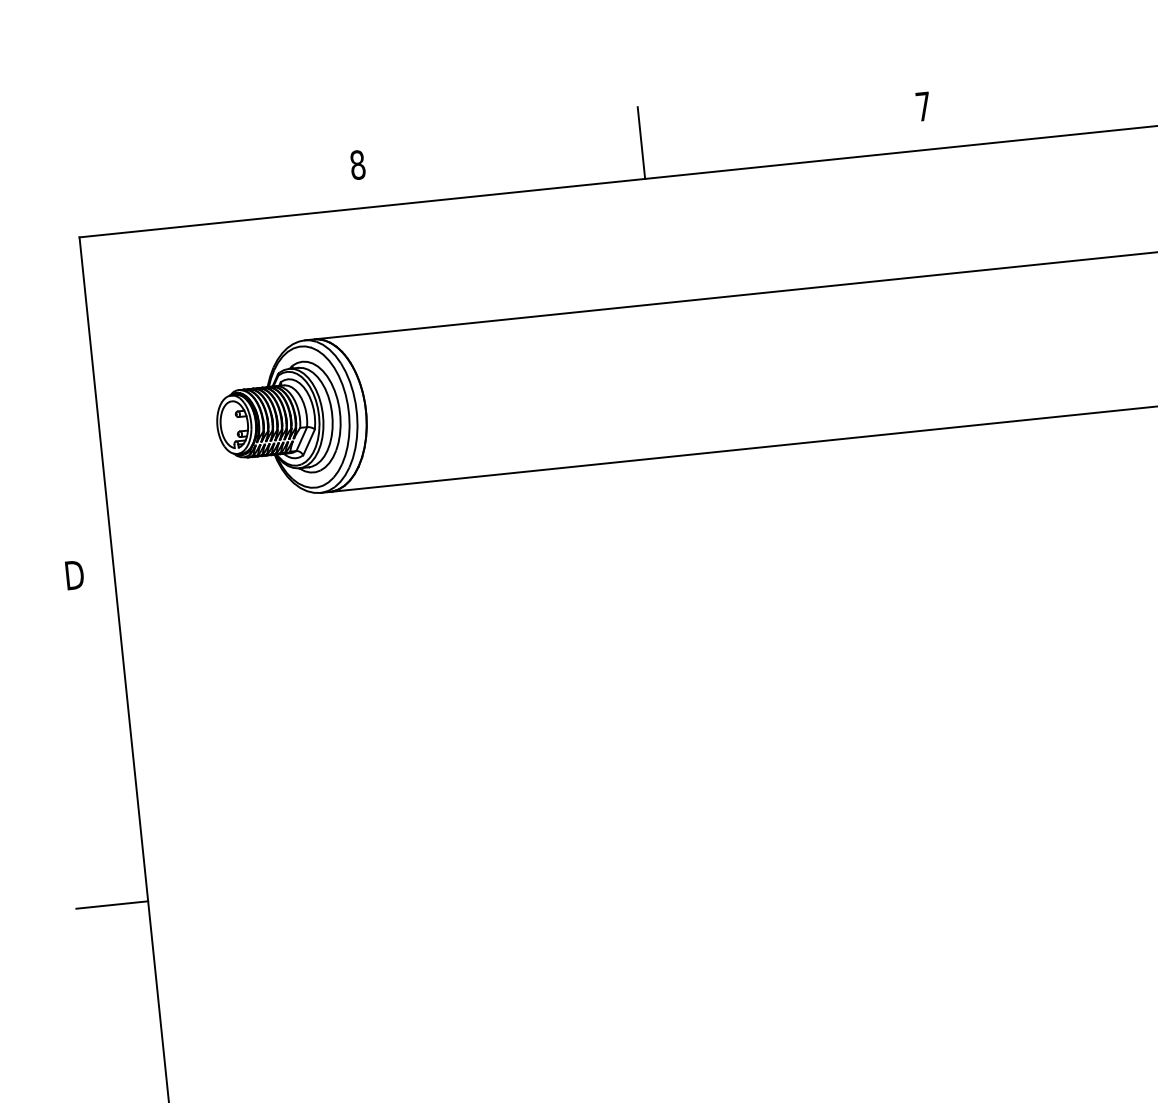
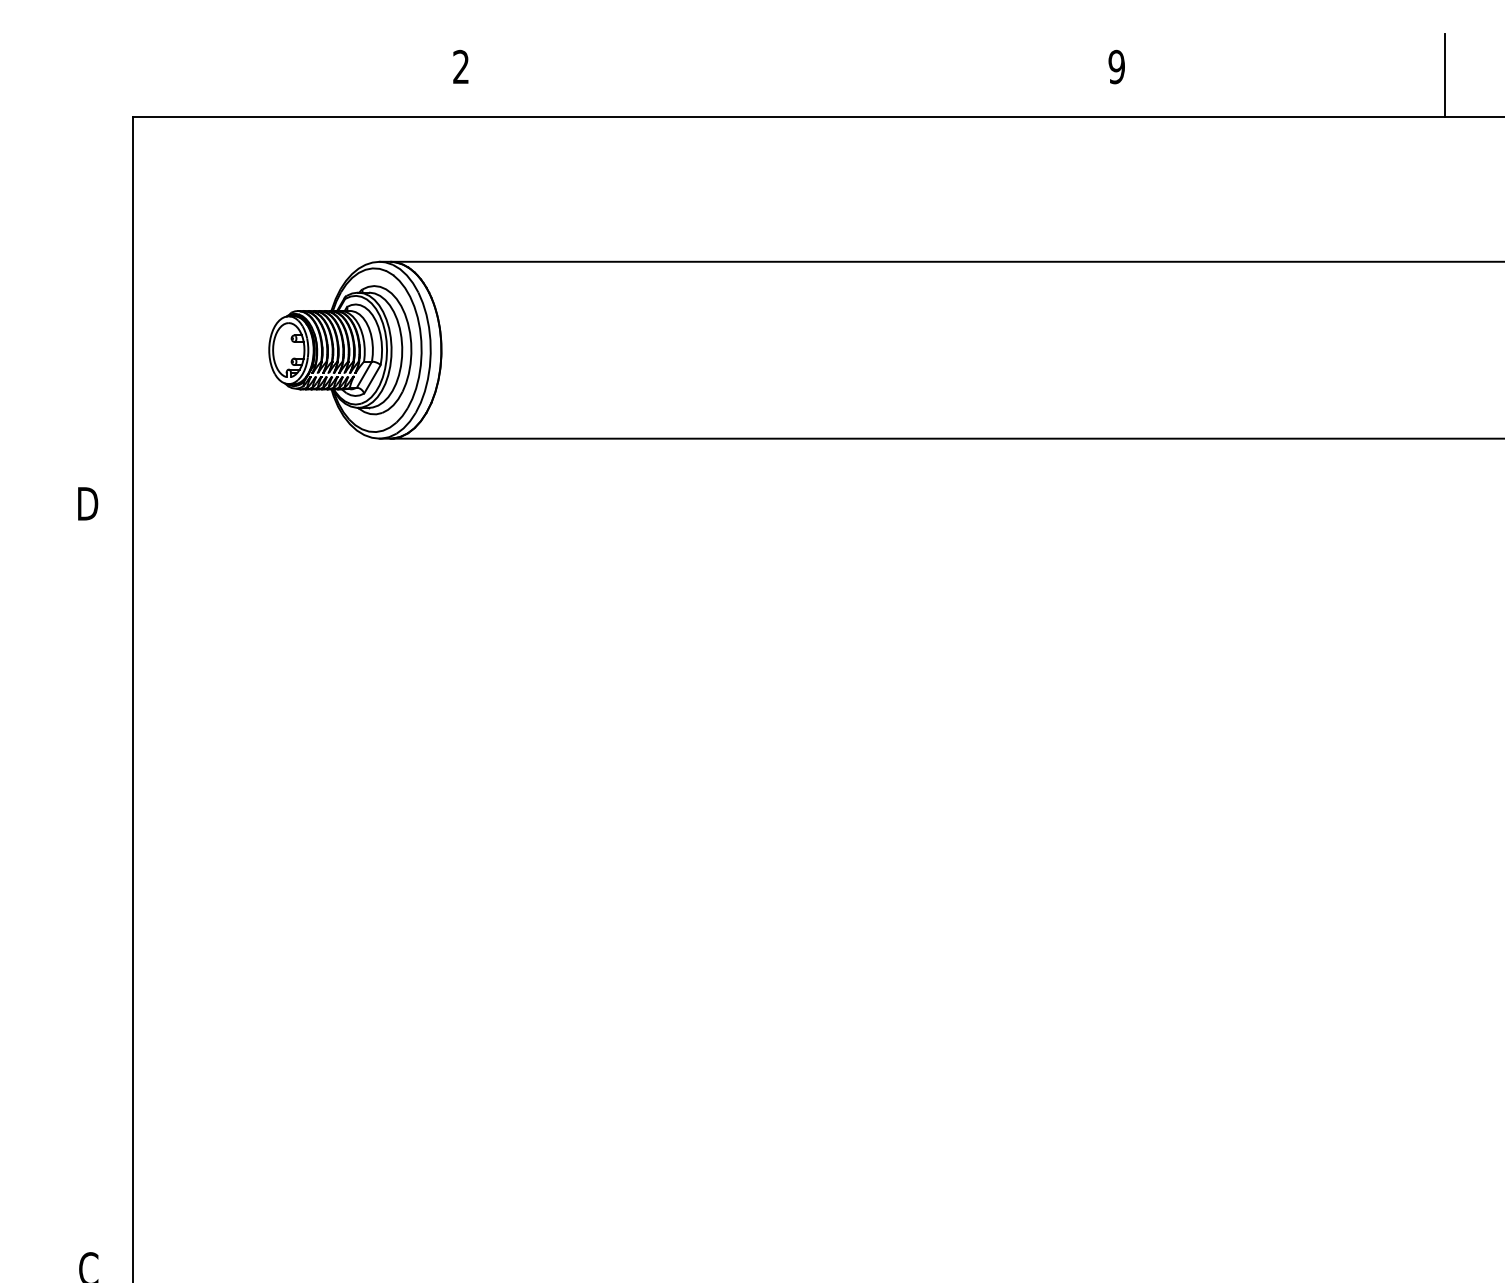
text: (923, 106) -> (1116, 66), 7 -> 9
line: (641, 143) -> (789, 75), removed
text: (358, 165) -> (461, 67), 8 -> 2
line: (111, 904) -> (91, 886), removed

